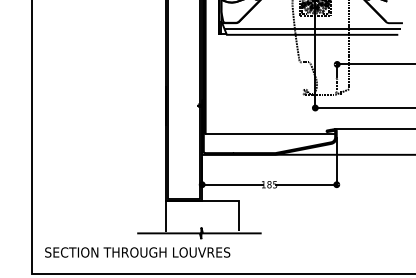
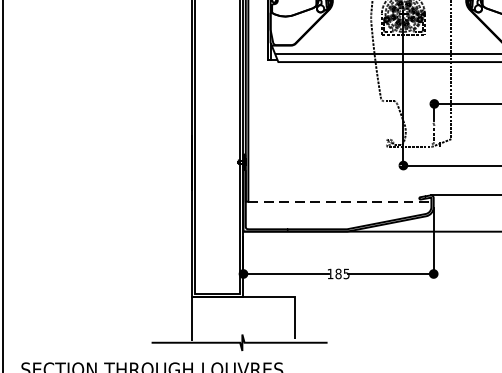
line: (270, 133) -> (340, 201), solid -> dashed

